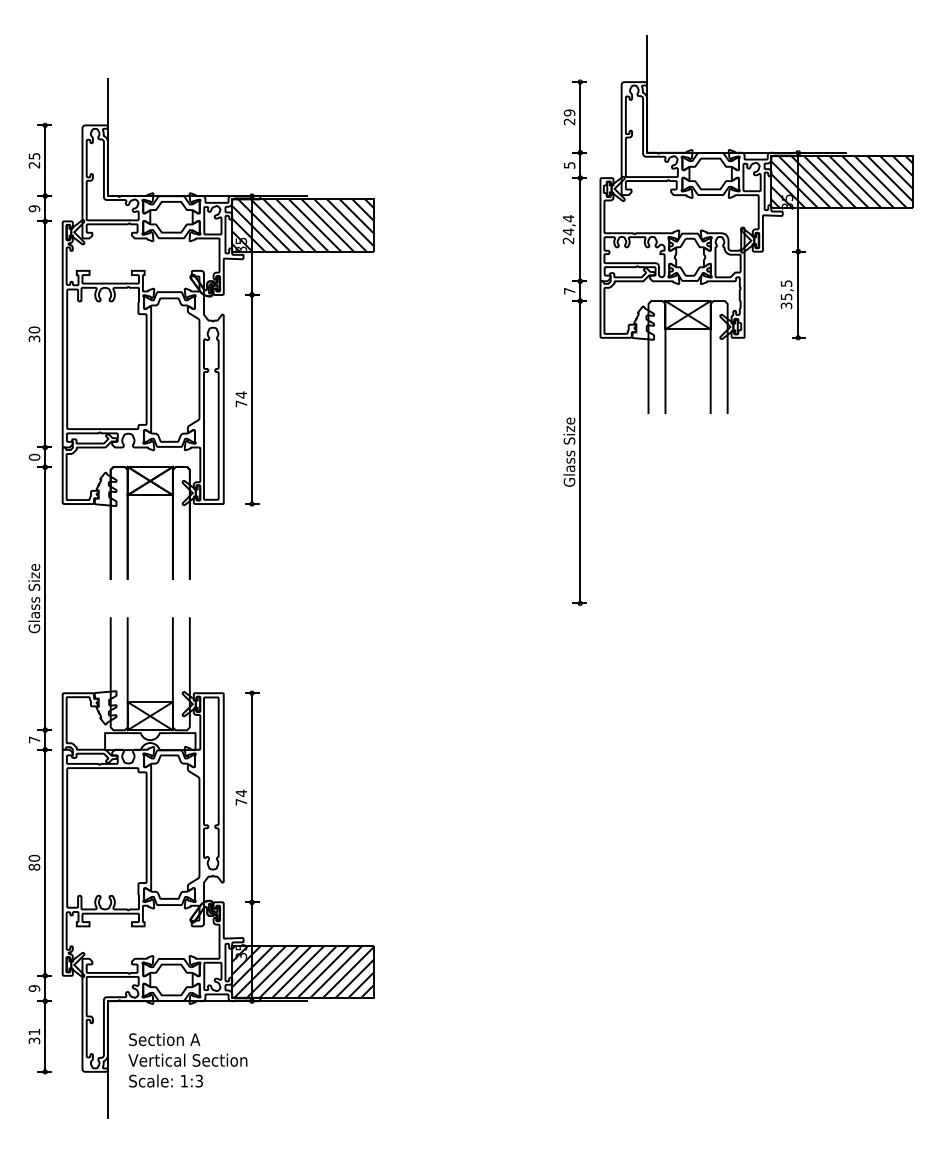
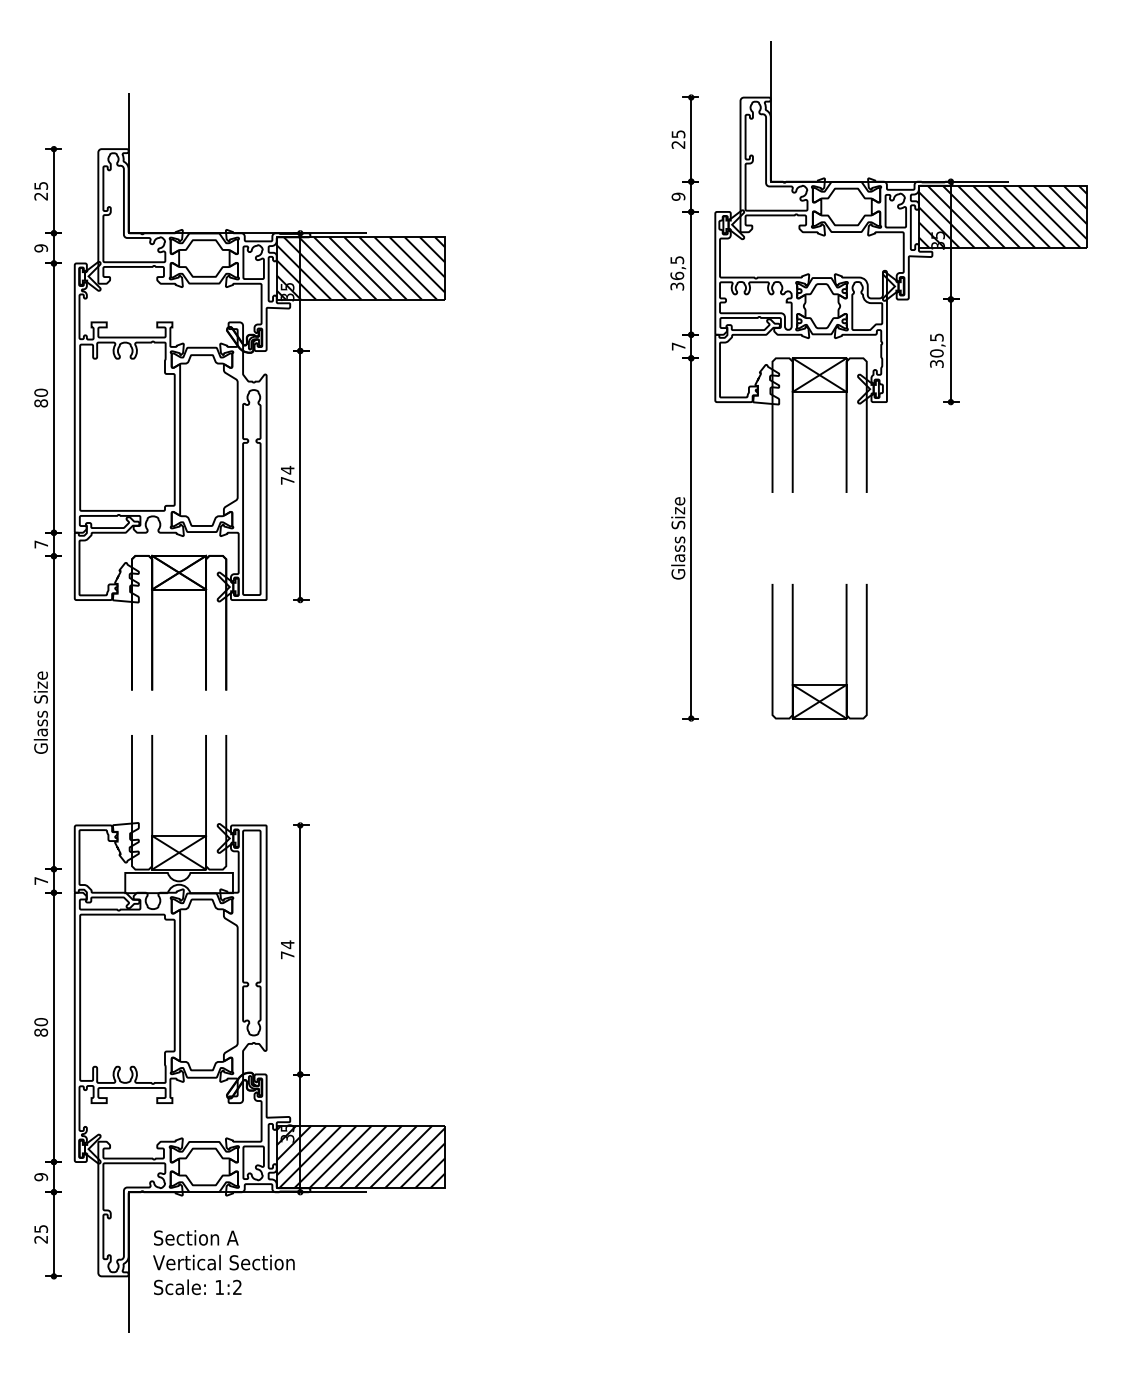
text: (569, 113) -> (678, 134), 29 -> 25
text: (568, 165) -> (677, 196), 5 -> 9
text: (568, 228) -> (677, 272), 24,4 -> 36,5
text: (786, 296) -> (936, 353), 35,5 -> 30,5
text: (34, 338) -> (41, 403), 30 -> 80
text: (34, 457) -> (41, 544), 0 -> 7
part: (666, 547) -> (793, 651), added
text: (34, 1036) -> (41, 1234), 31 -> 25
text: (199, 1081) -> (237, 1287), 1:3 -> 1:2

